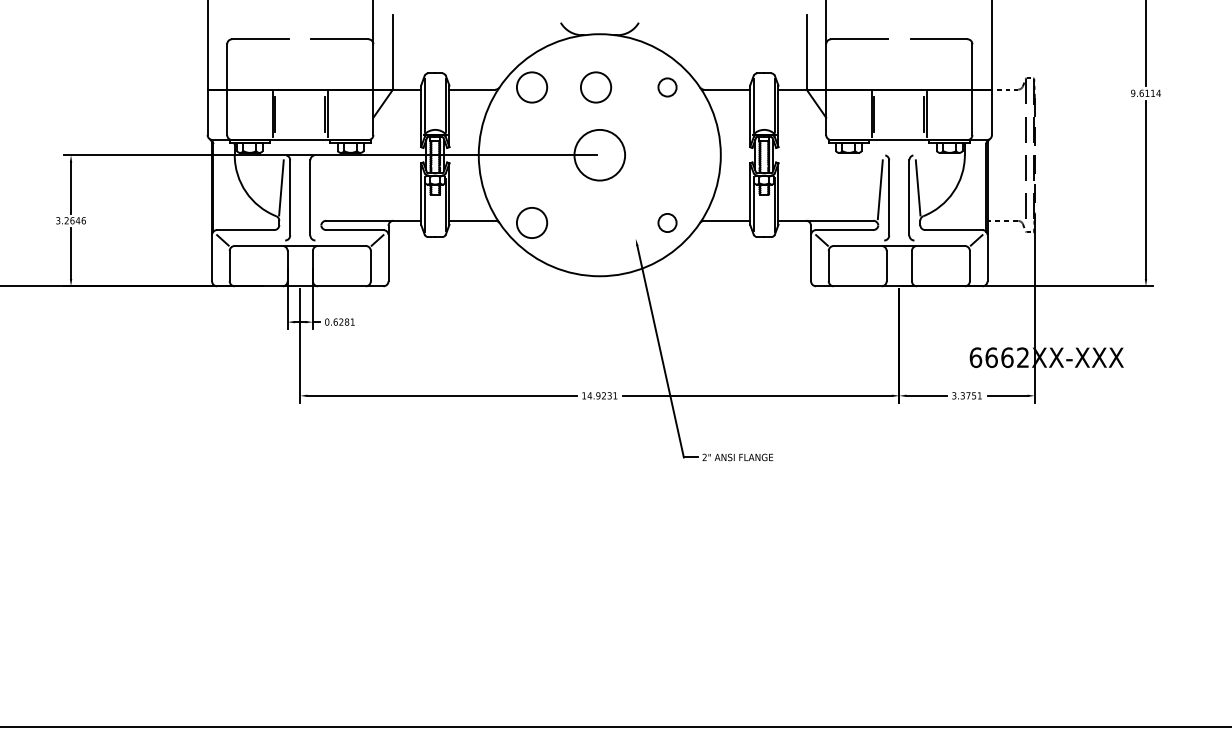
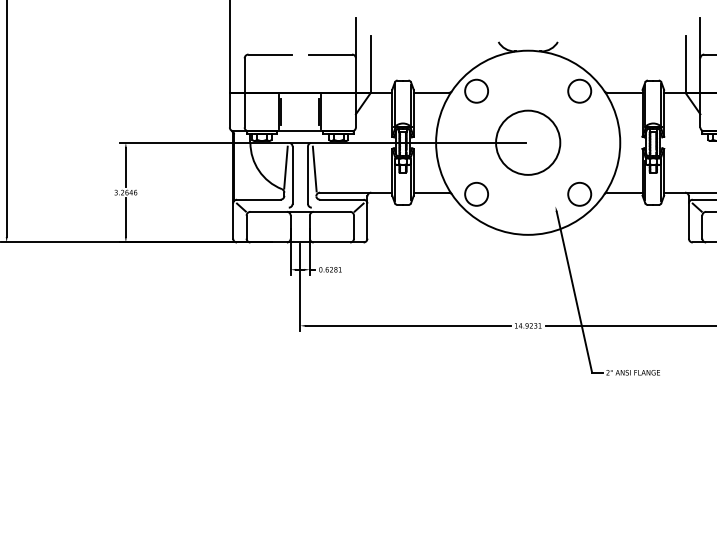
circle: (596, 87) -> (525, 91), removed
circle: (667, 87) -> (579, 91), size x1.67
circle: (599, 155) -> (527, 142), size x1.67
line: (318, 189) -> (314, 168), added
circle: (667, 222) -> (579, 193), size x1.67

